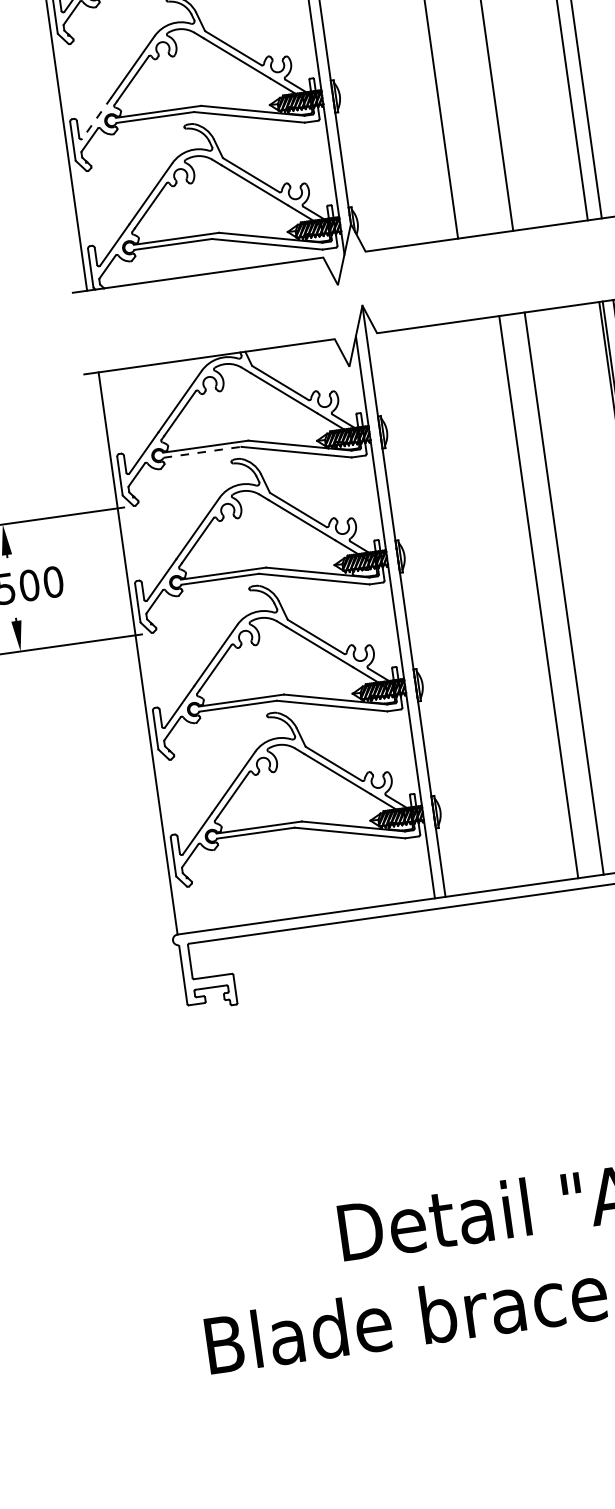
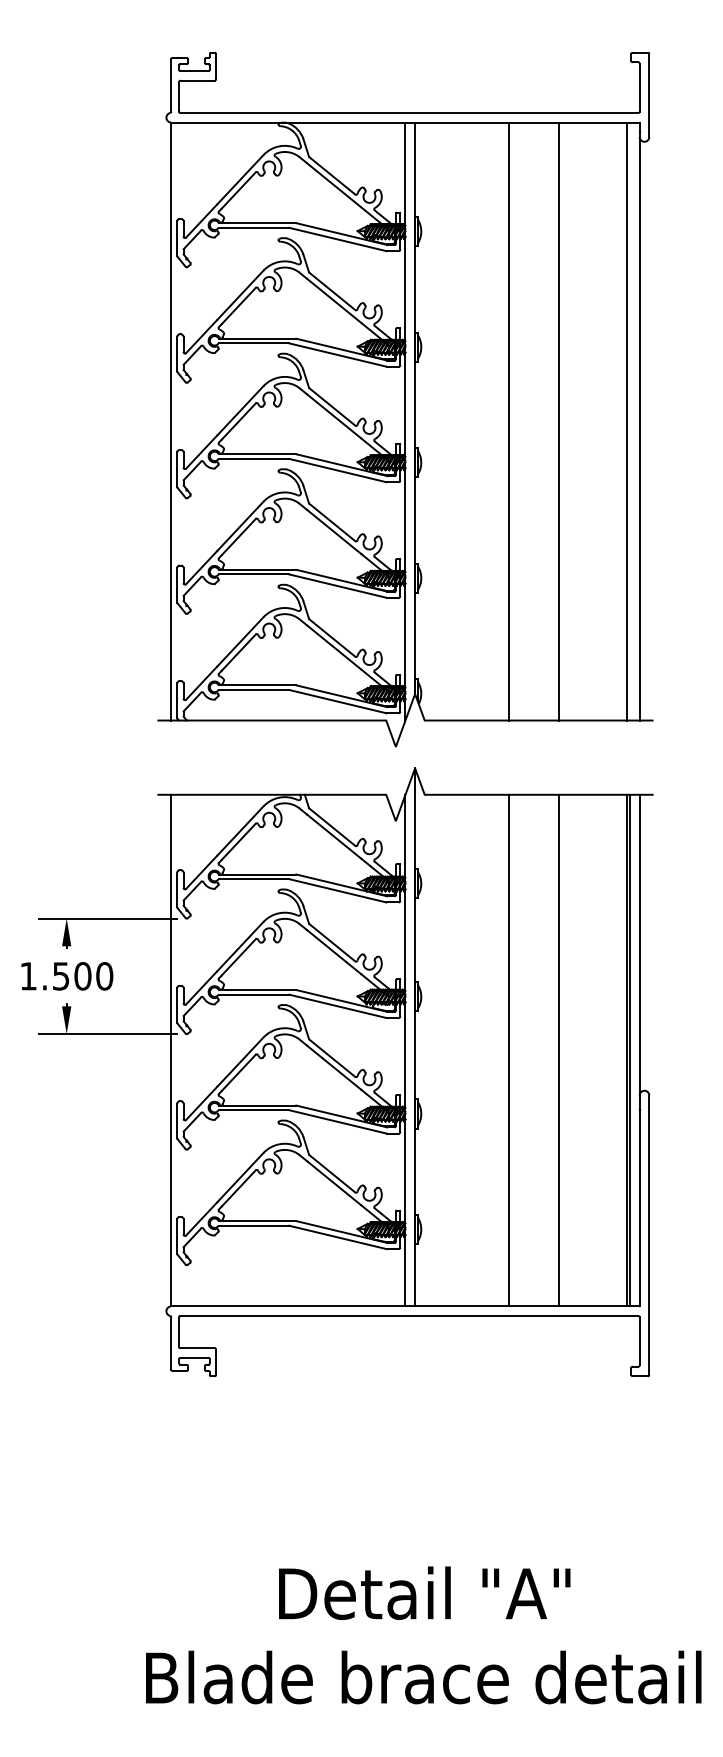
line: (96, 117) -> (201, 567), dashed -> solid
line: (203, 452) -> (254, 879), dashed -> solid
line: (538, 597) -> (508, 1050), moved

